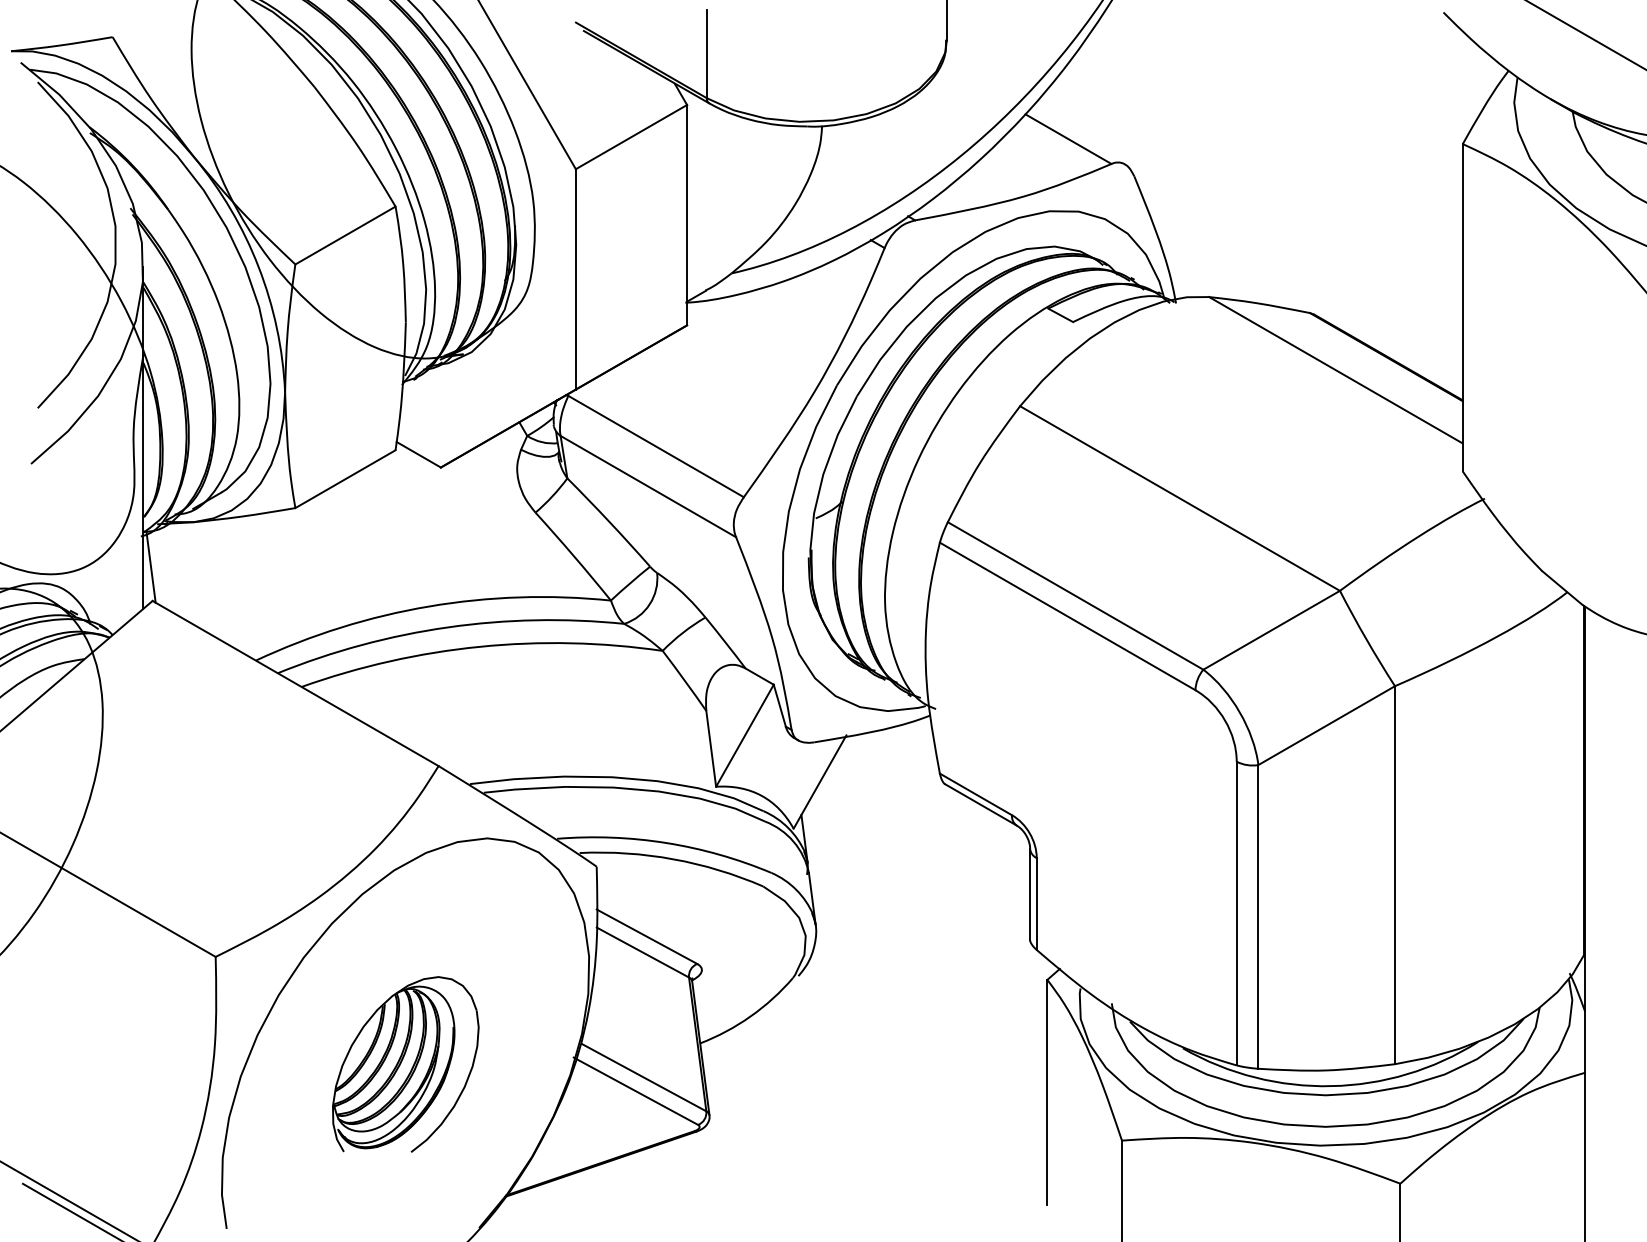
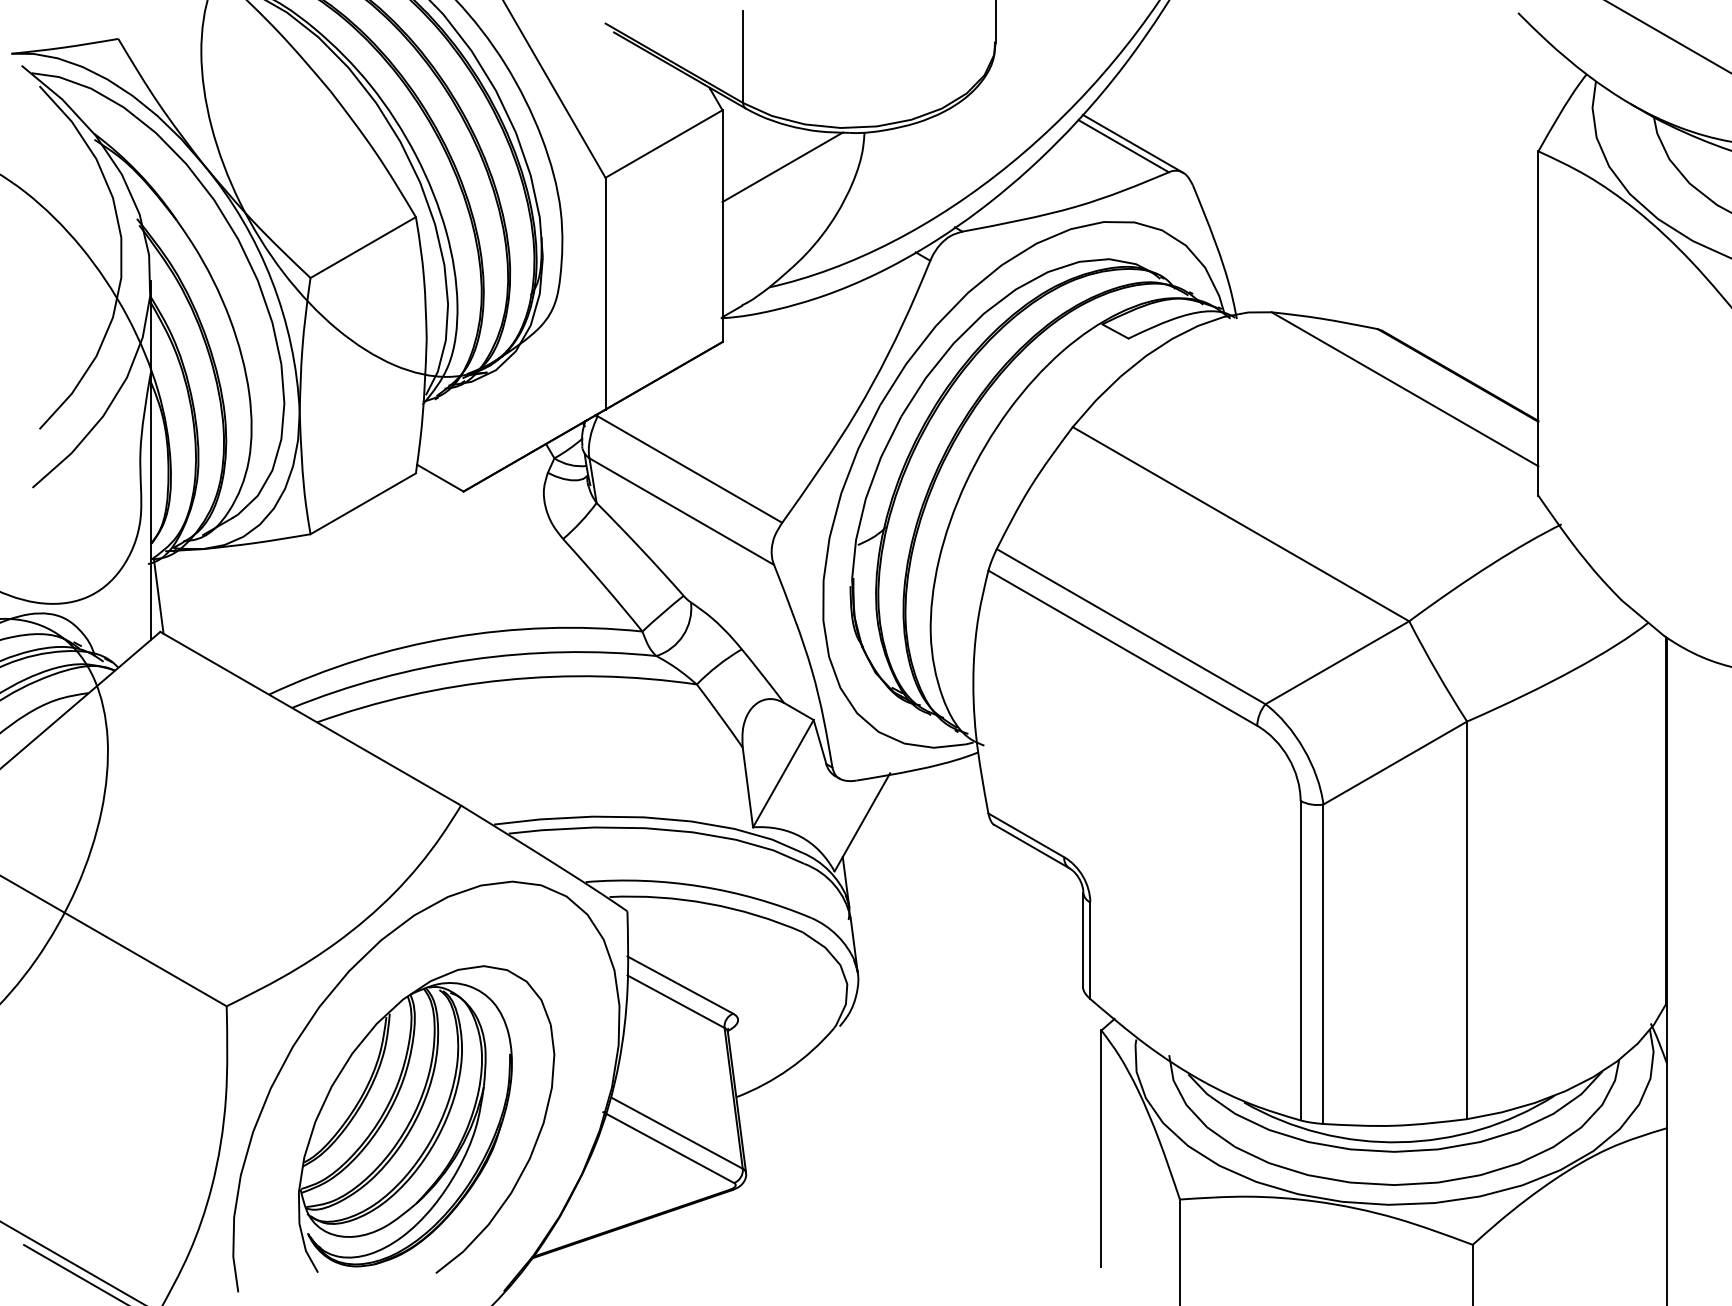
line: (1077, 136) -> (1133, 143), added
line: (744, 159) -> (782, 167), added
part: (405, 1064) -> (426, 1119), size x1.67

